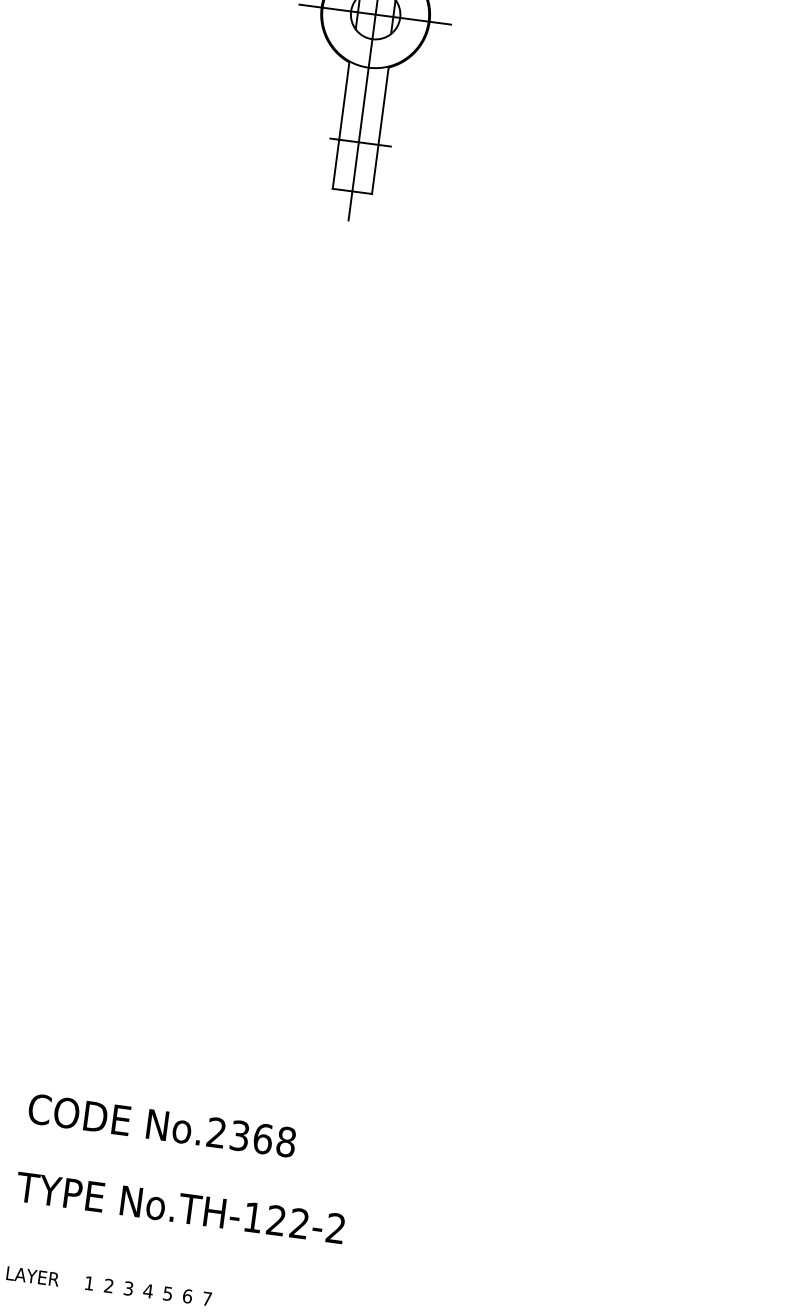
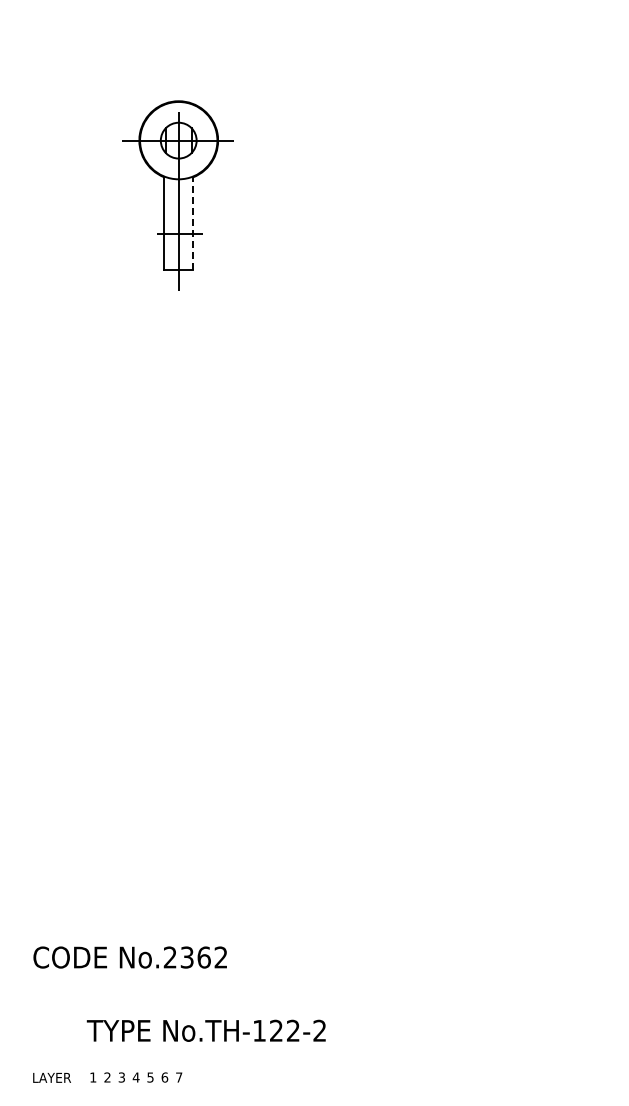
line: (381, 129) -> (193, 222), solid -> dashed
text: (285, 1141) -> (220, 957), No.2368 -> No.2362
text: (179, 1207) -> (205, 1030), moved

